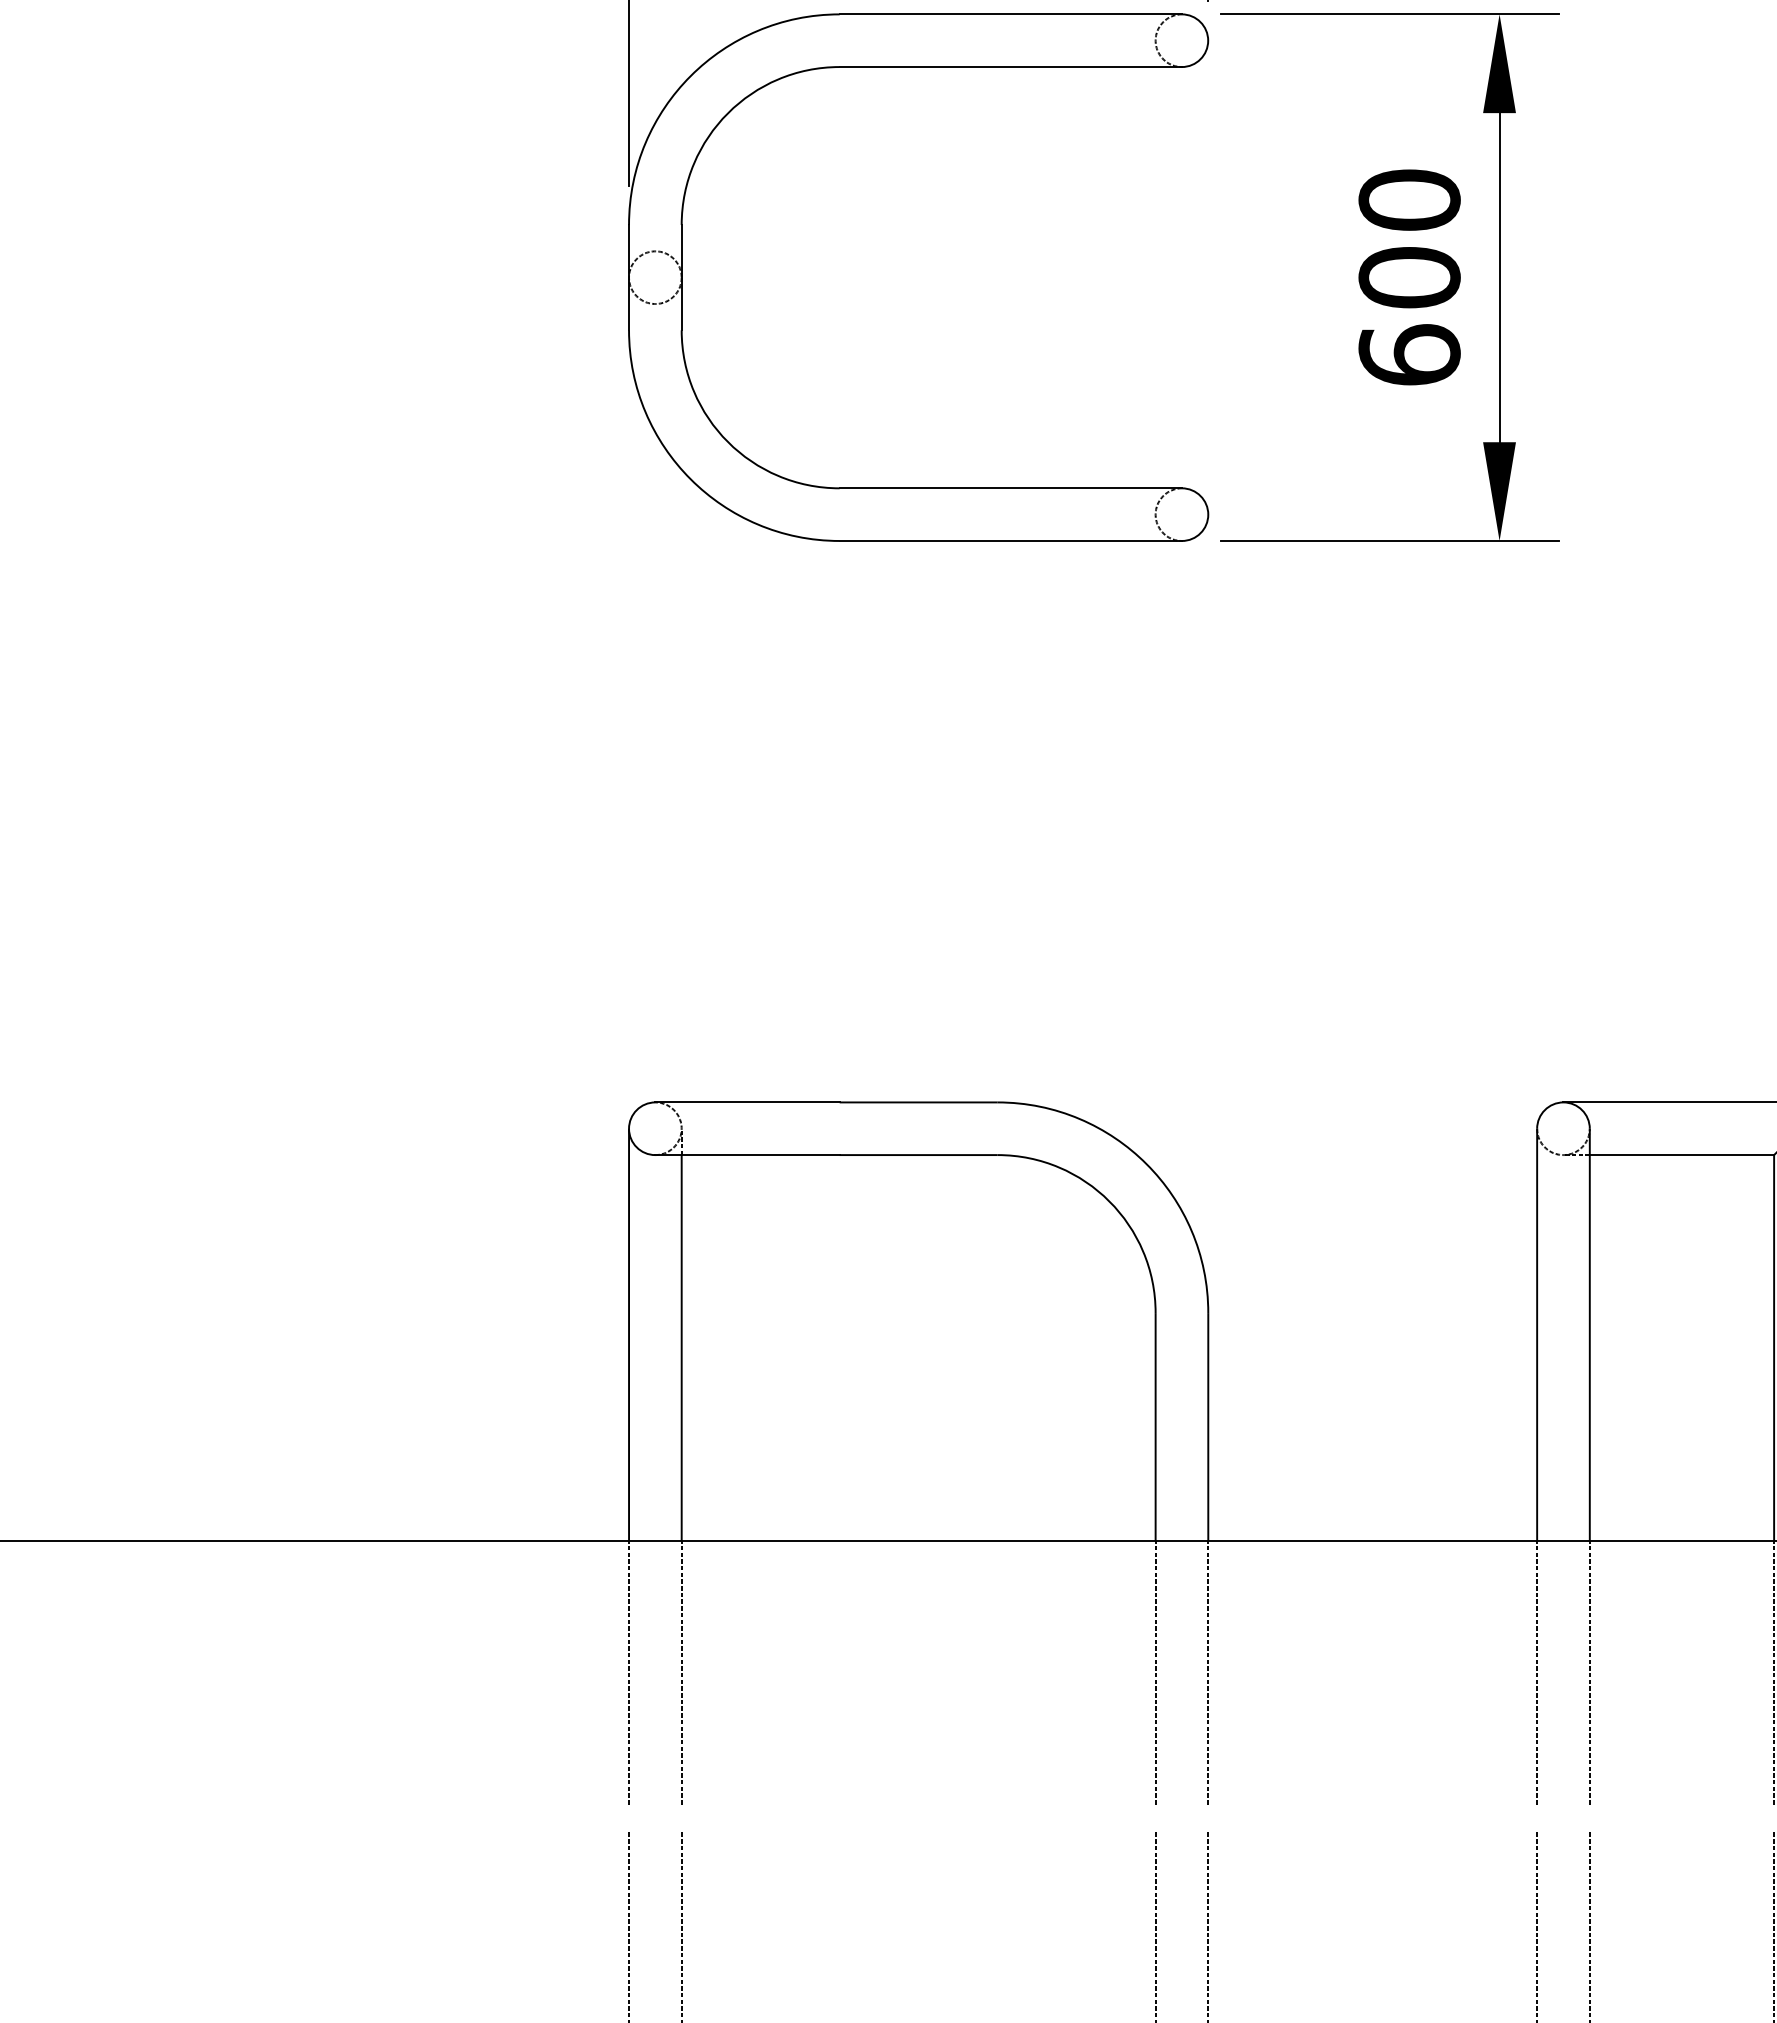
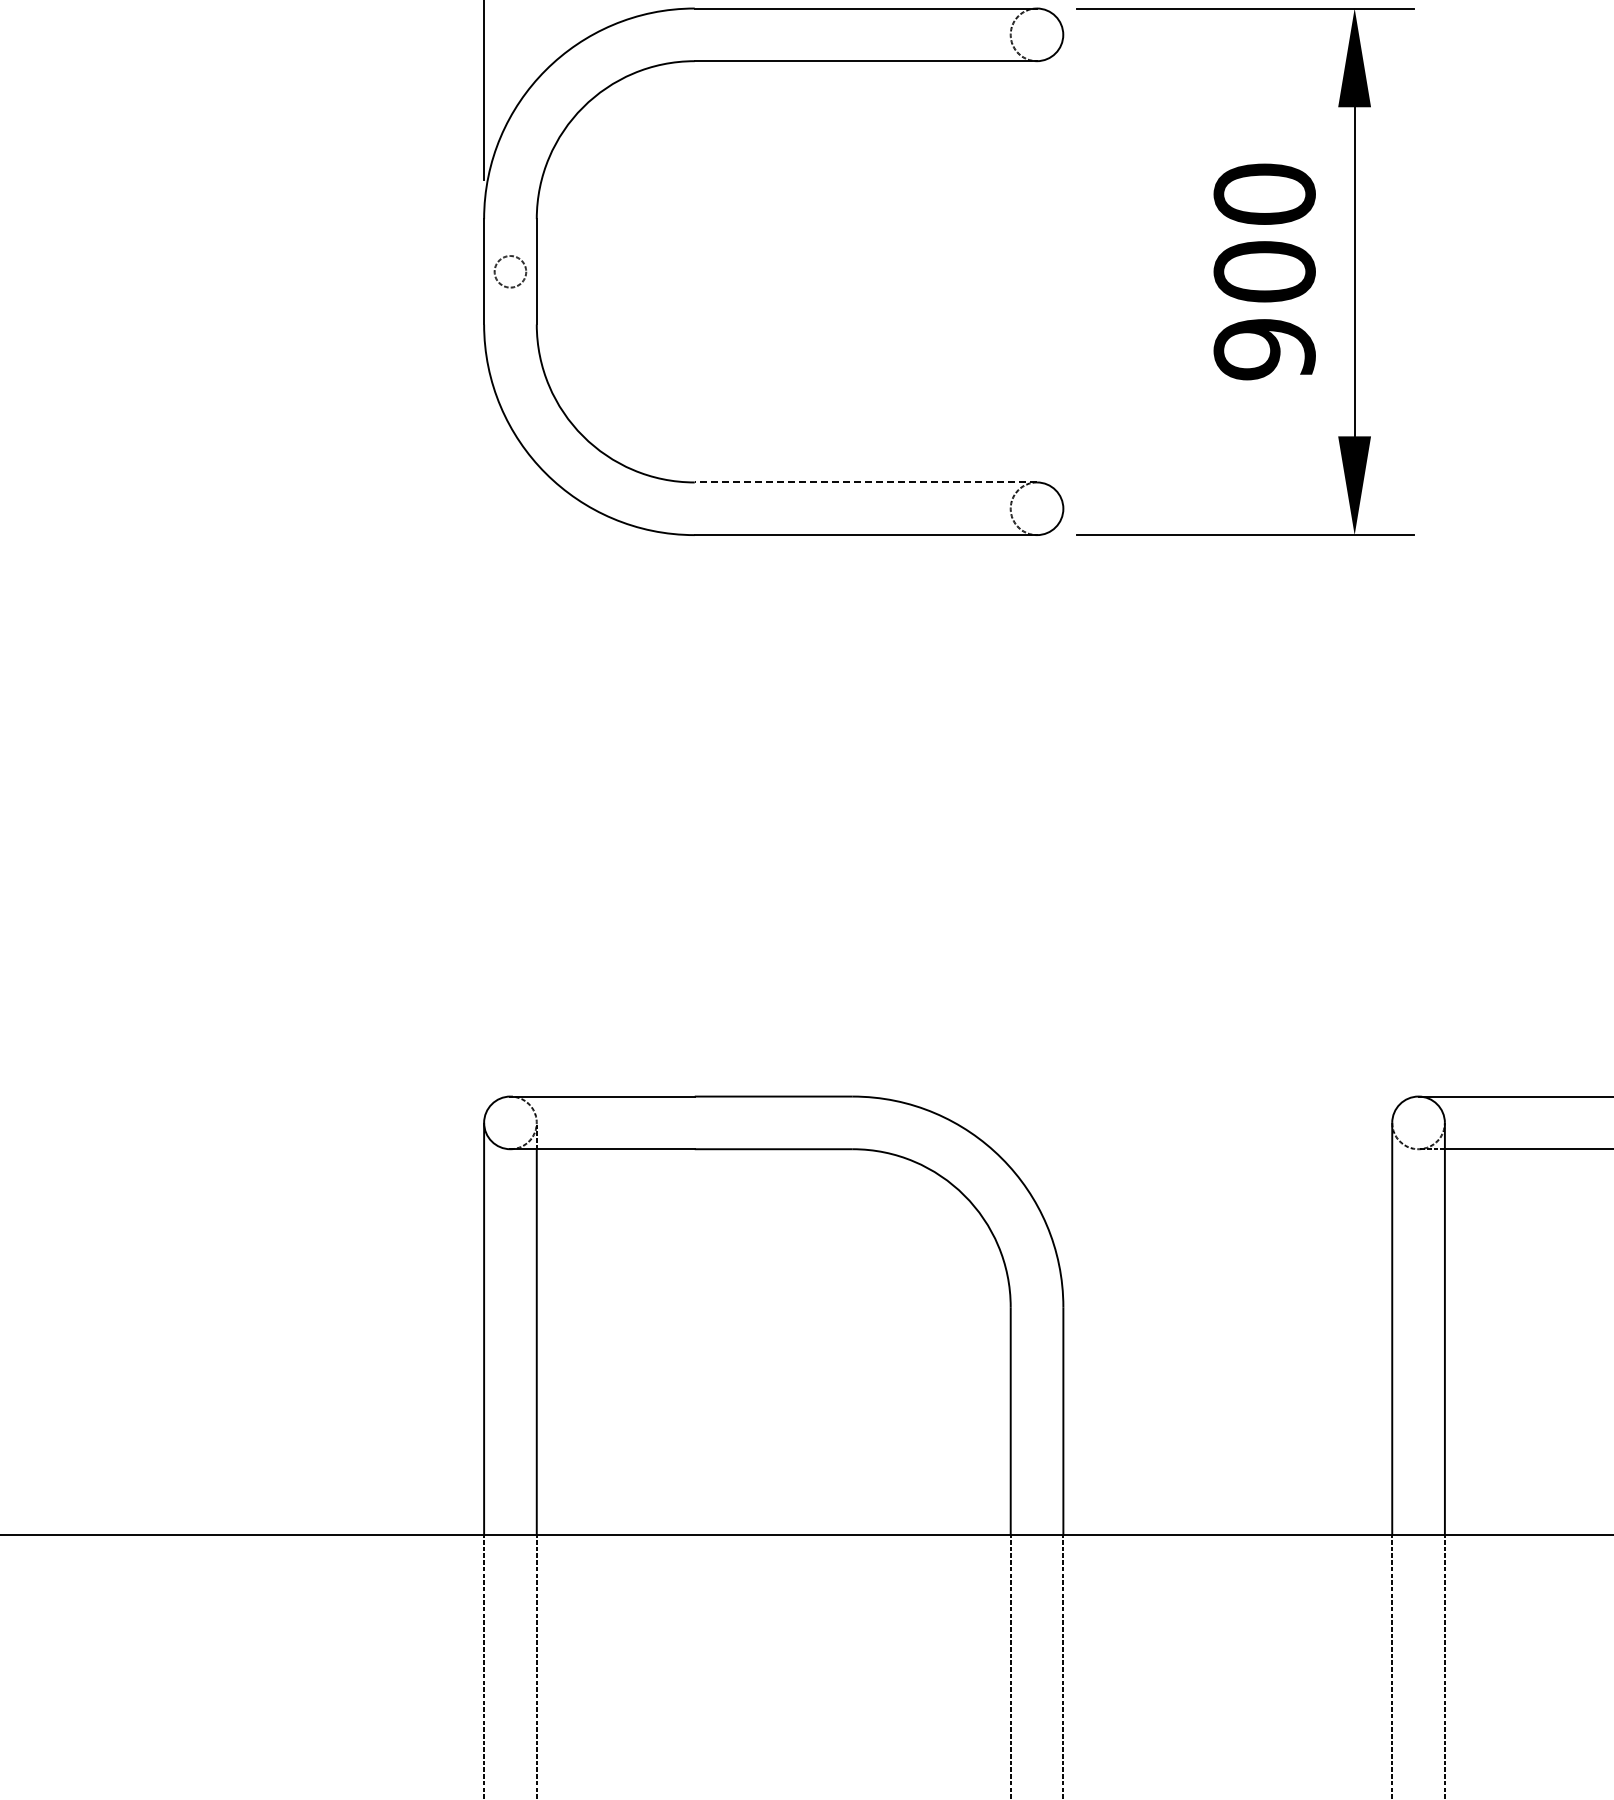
circle: (655, 277) -> (510, 271), size x0.6
text: (1409, 355) -> (1264, 349), 600 -> 900
line: (1010, 488) -> (865, 482), solid -> dashed

